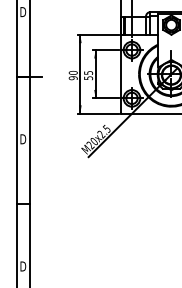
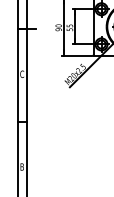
text: (23, 139) -> (22, 74), D -> C
text: (23, 266) -> (22, 167), D -> B

